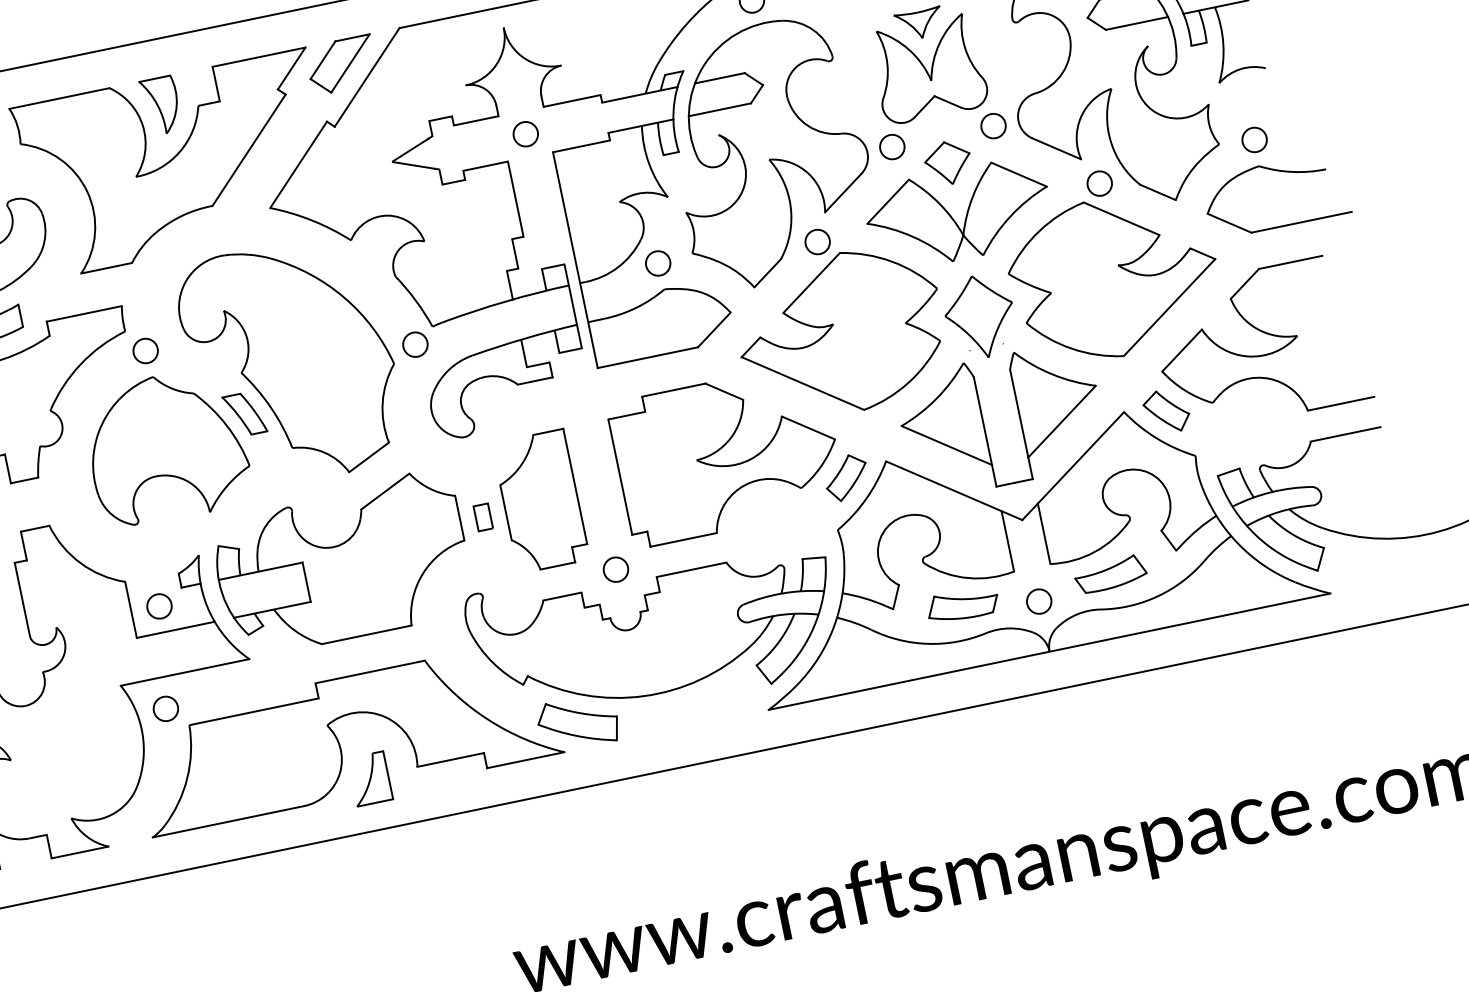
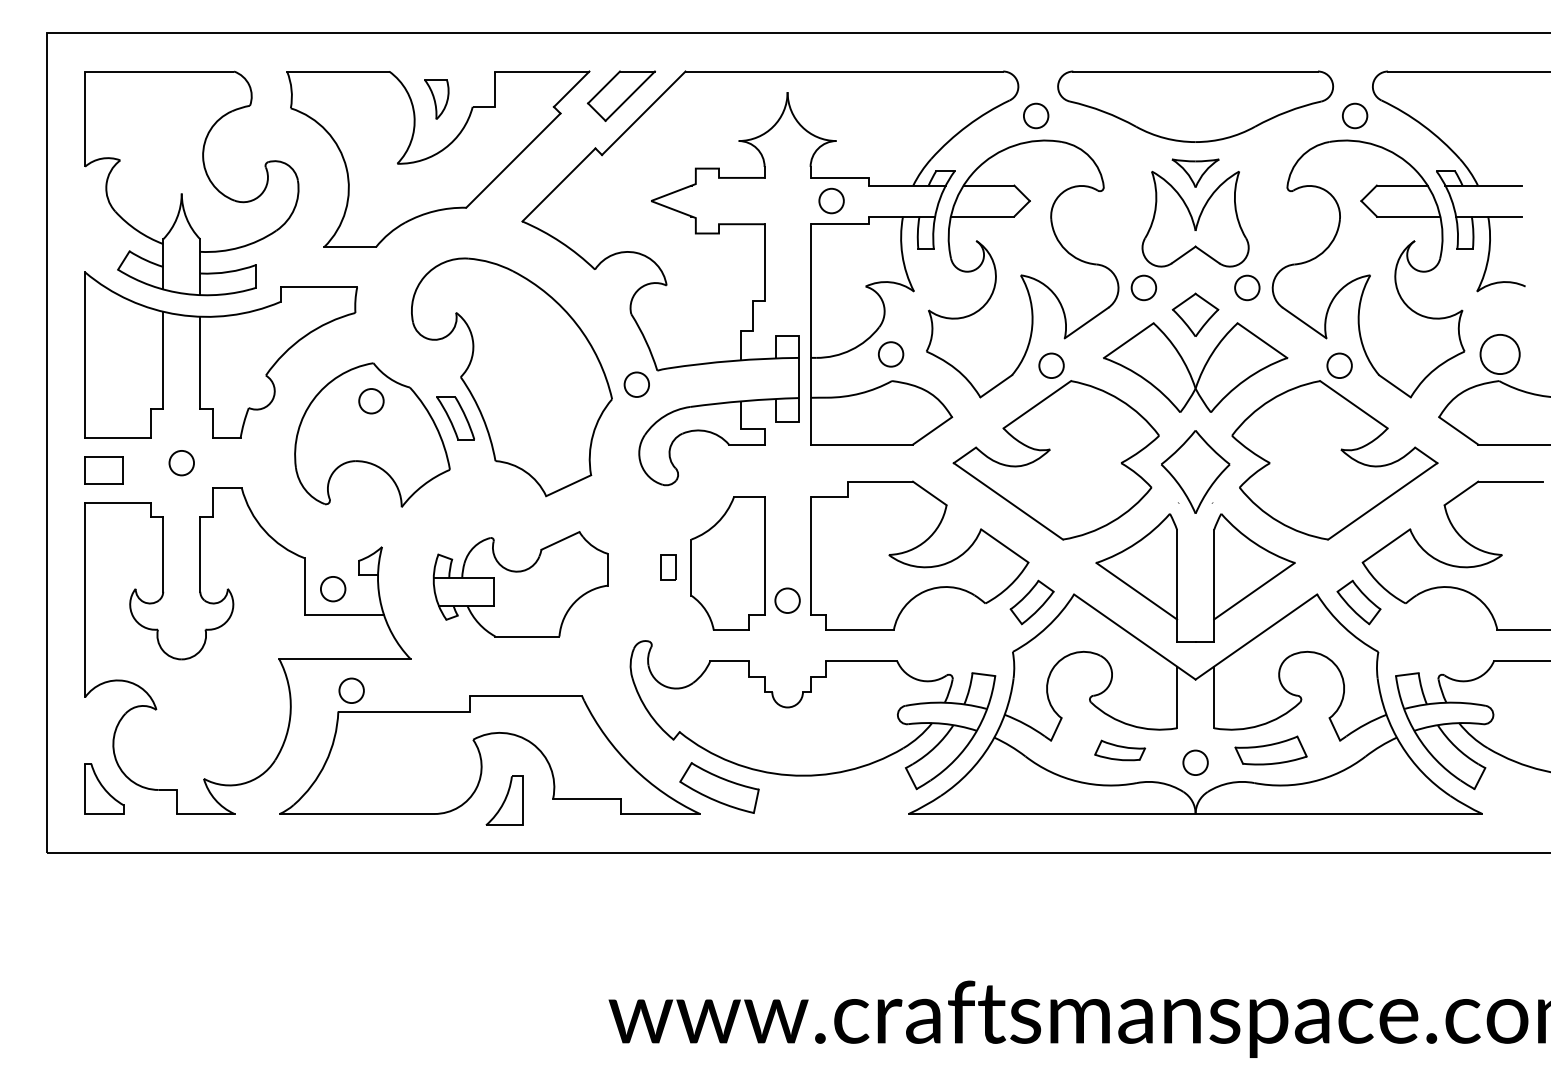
part: (161, 105) -> (436, 99), size x0.7
circle: (525, 133) -> (831, 200), moved
circle: (1253, 140) -> (1499, 354), size x1.6
circle: (145, 351) -> (371, 401), moved
part: (341, 562) -> (520, 583), size x0.7
circle: (615, 569) -> (787, 600), moved
part: (962, 604) -> (1119, 750), size x0.7
circle: (165, 708) -> (351, 690), moved

